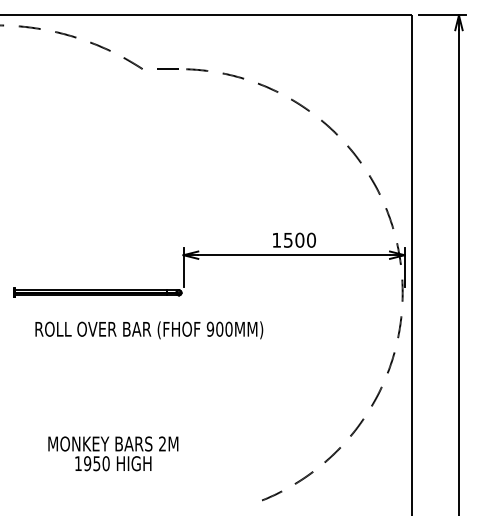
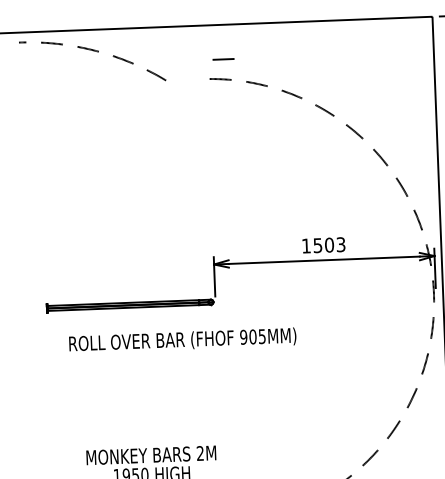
line: (167, 68) -> (223, 58), moved
text: (311, 239) -> (341, 243), 1500 -> 1503
text: (228, 328) -> (261, 335), 900MM) -> 905MM)

